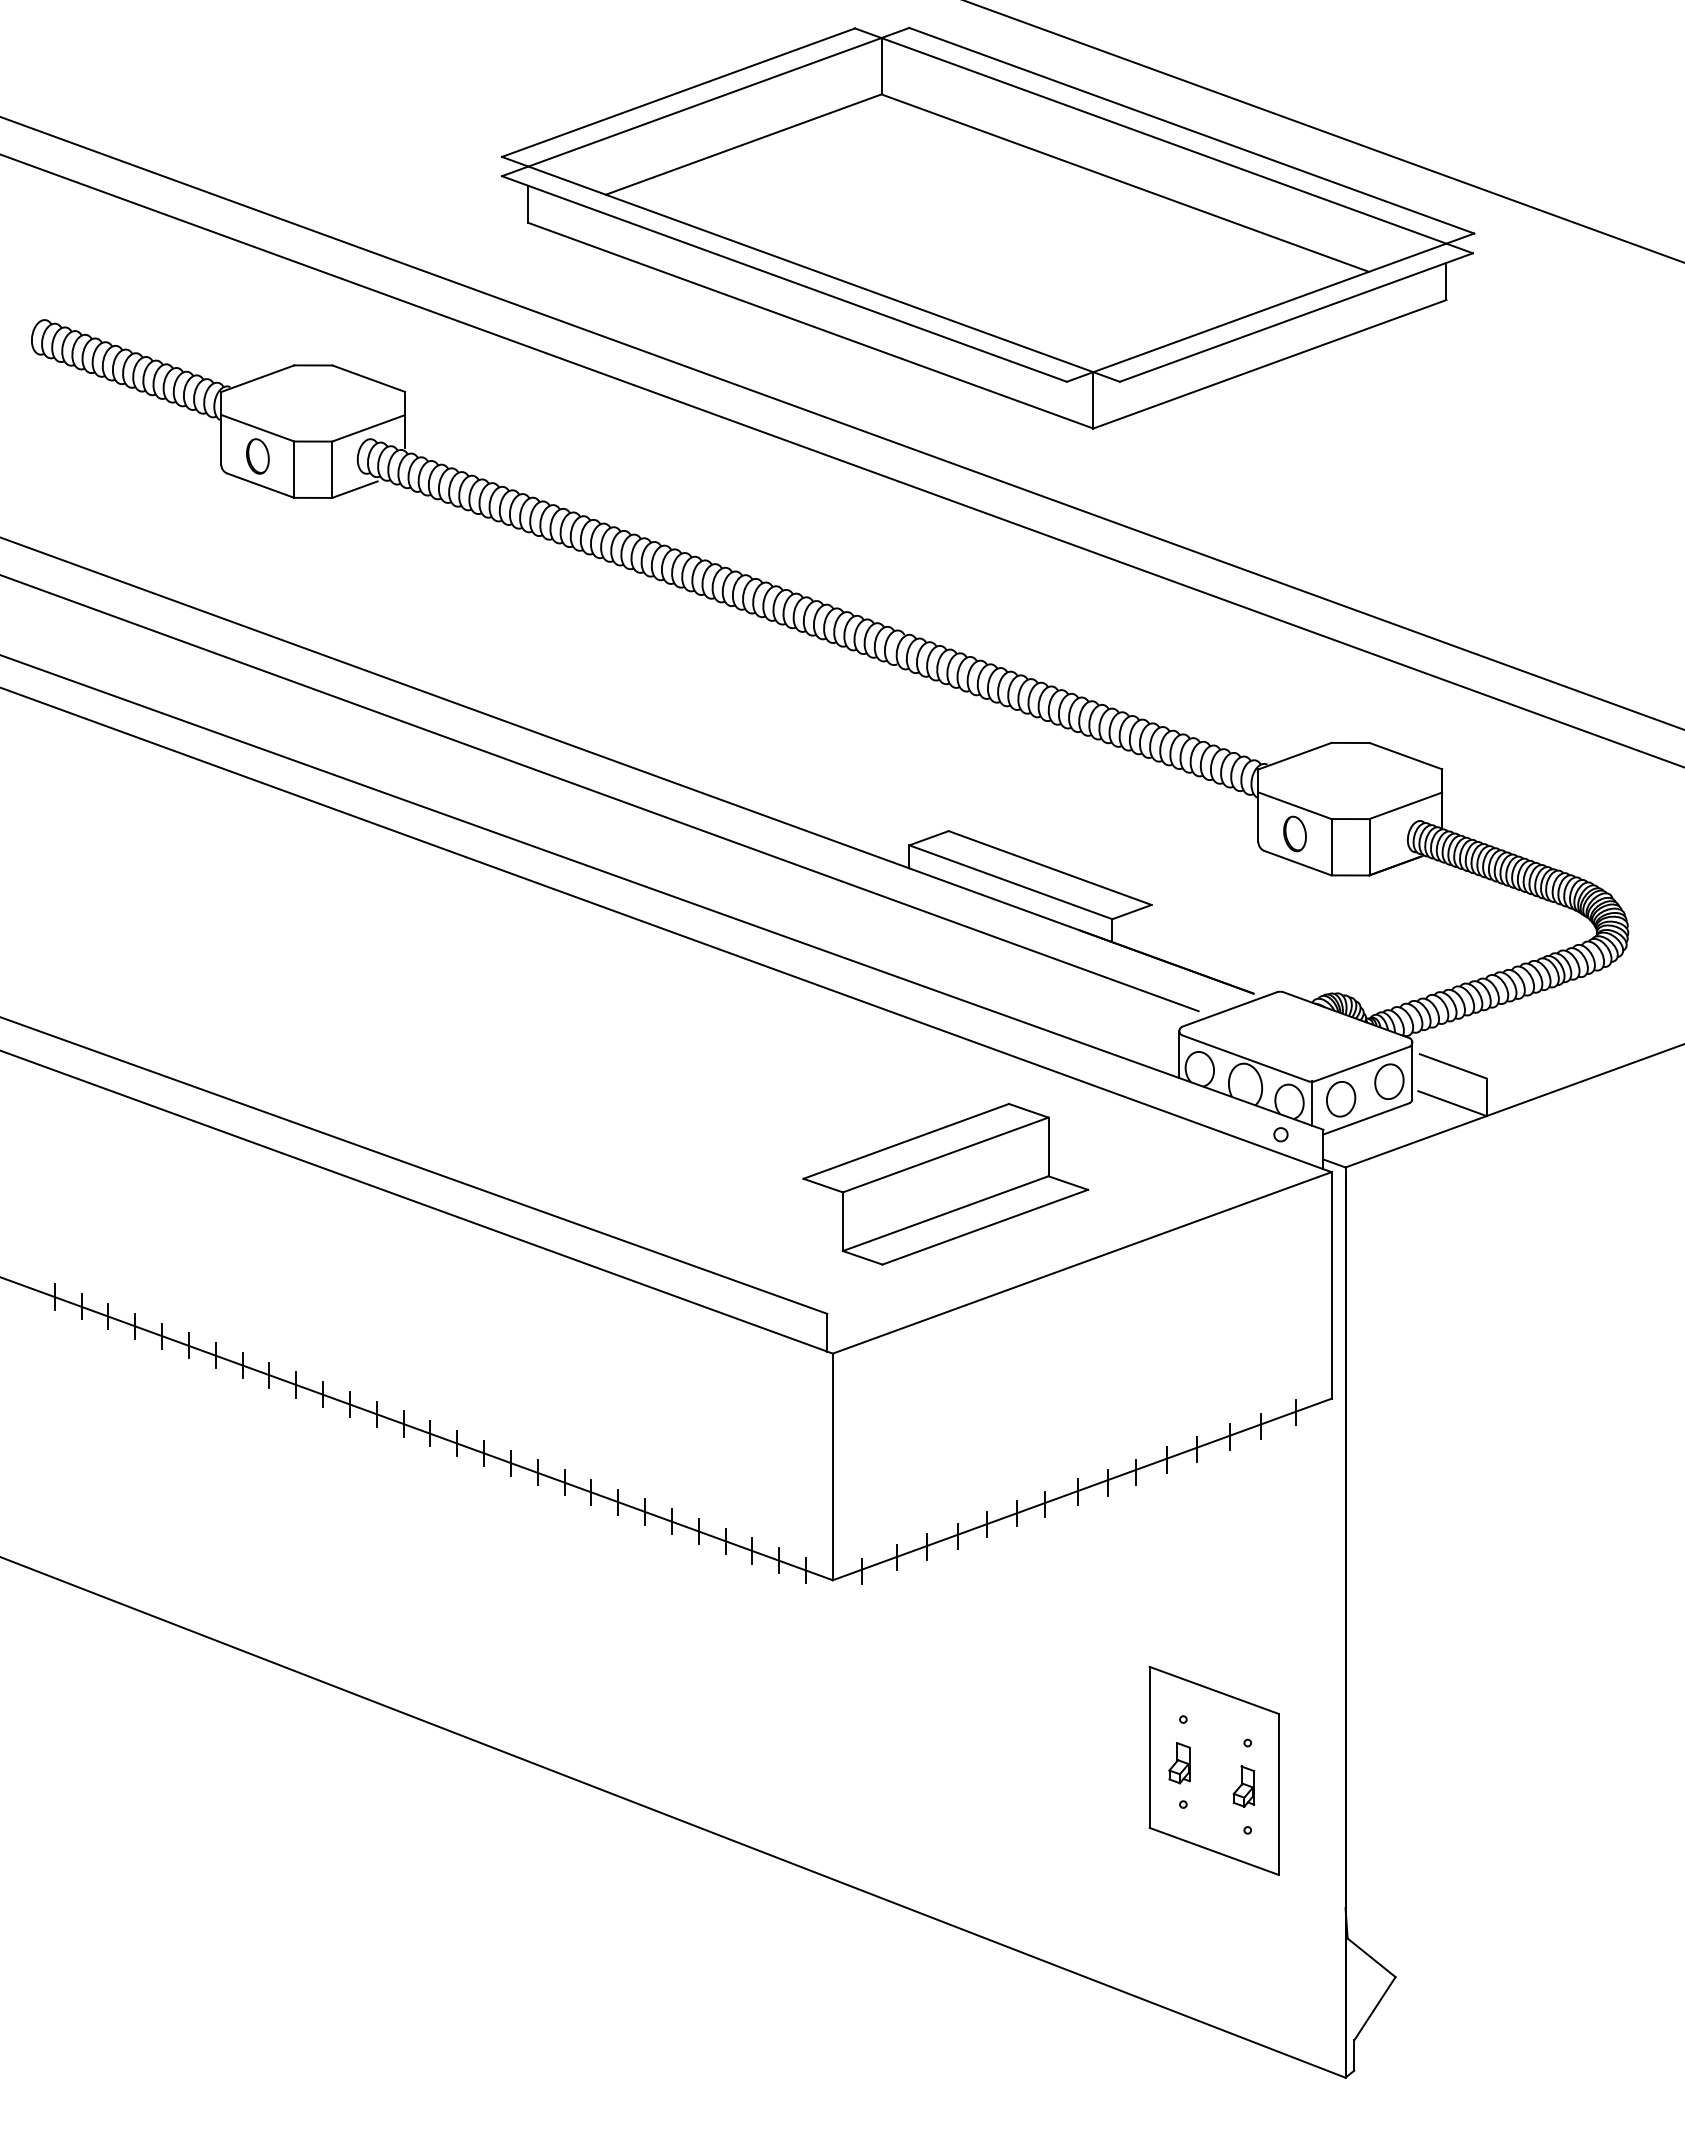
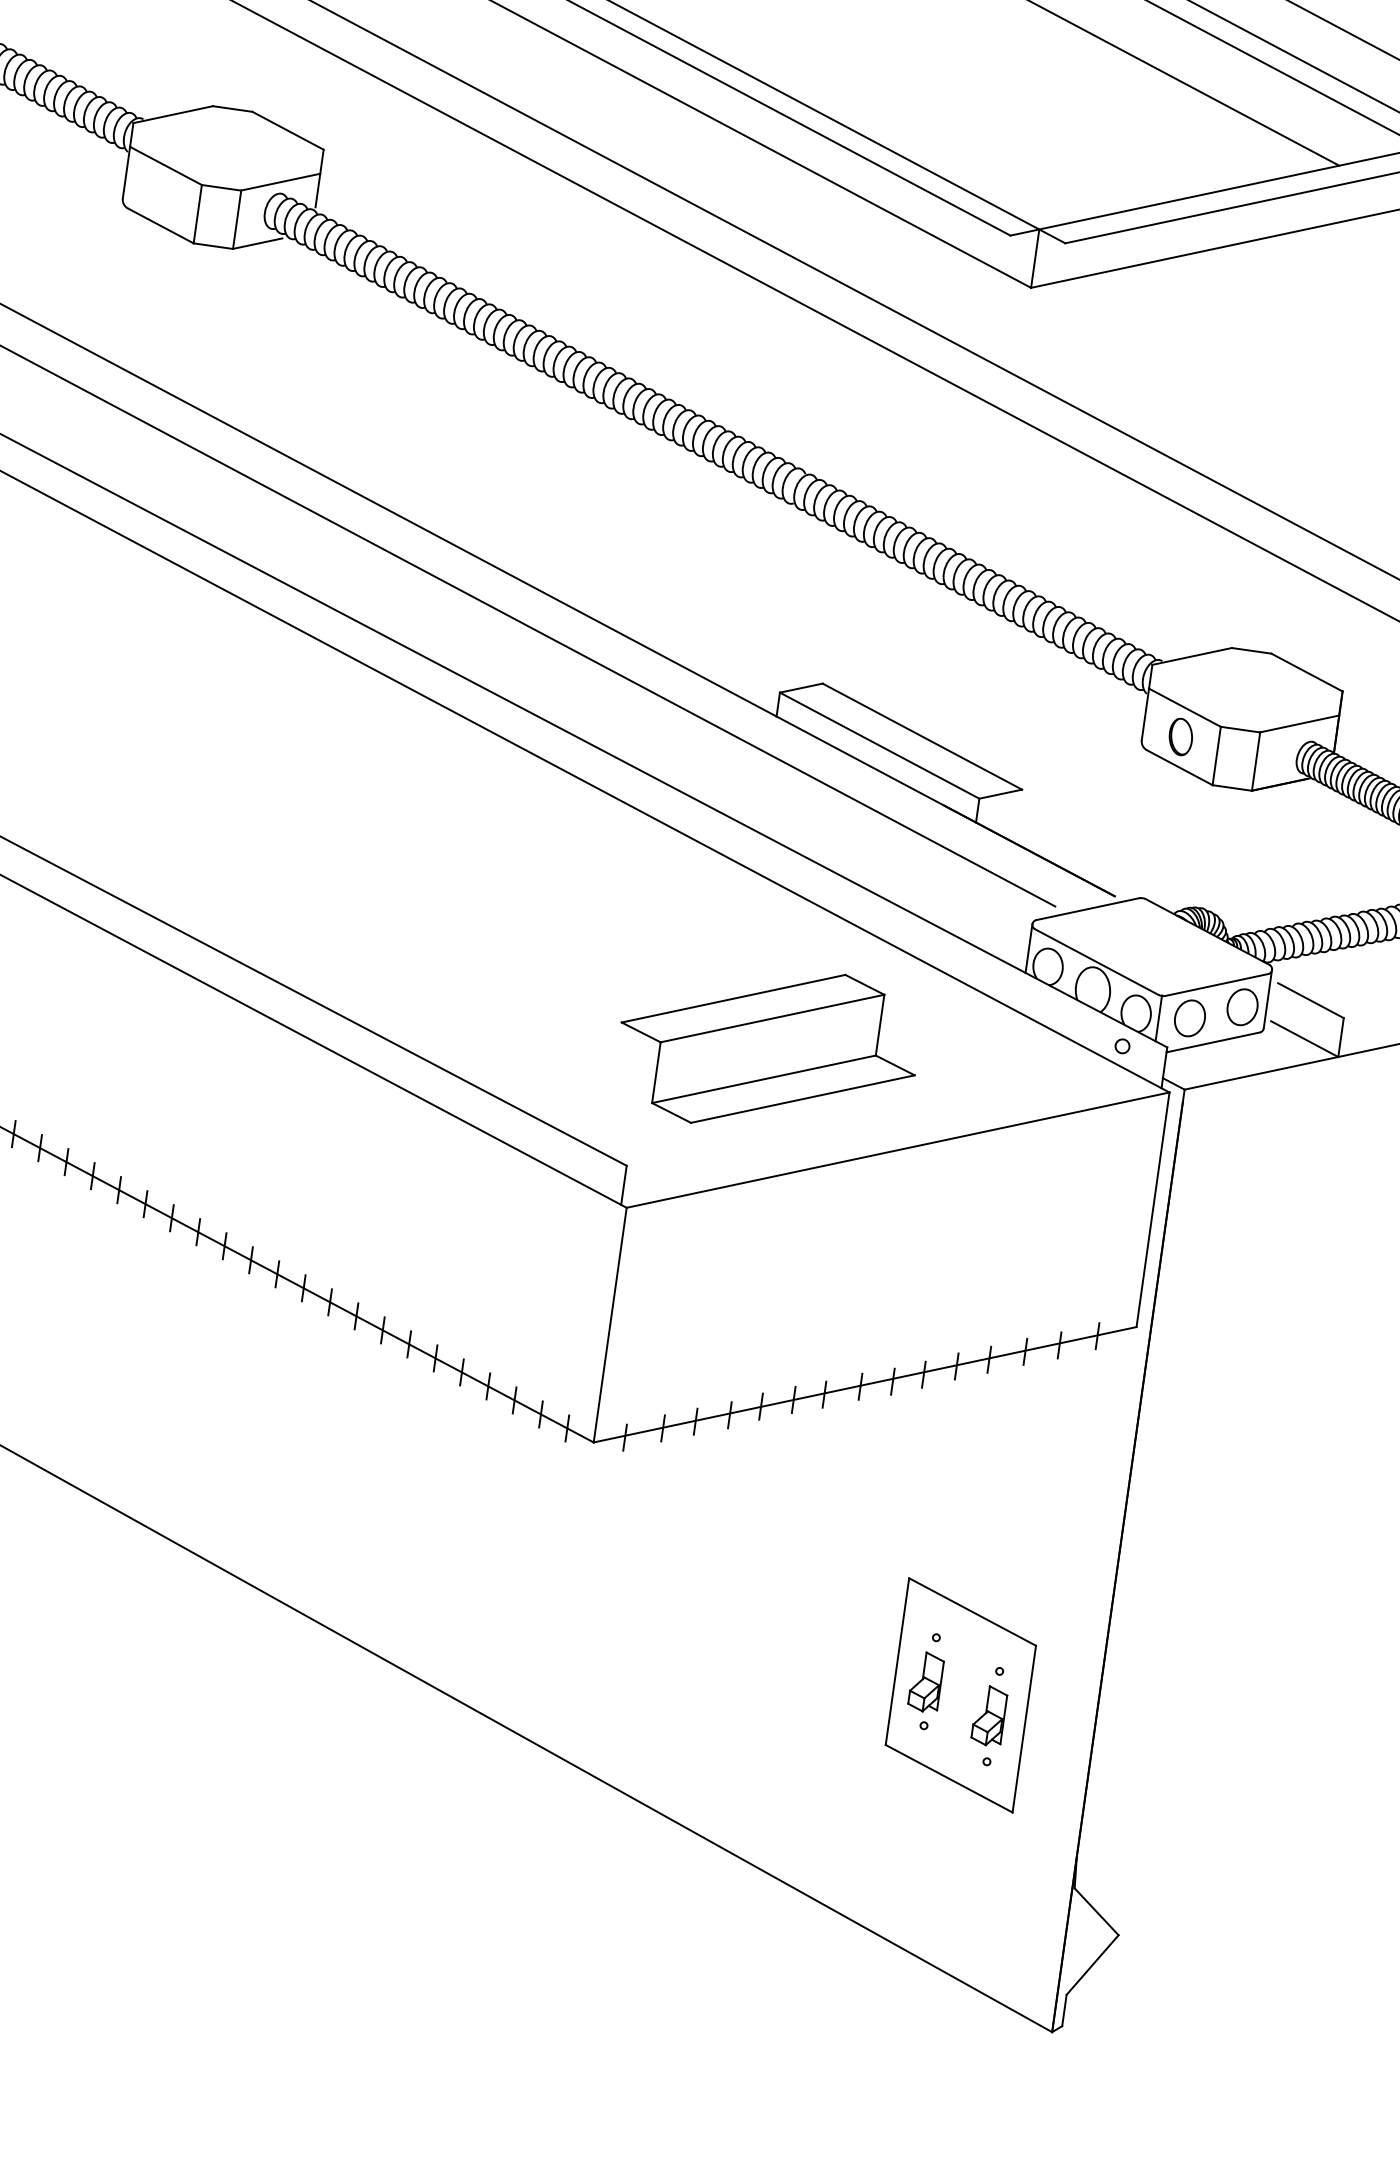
part: (257, 456) -> (161, 195), removed
part: (1179, 1763) -> (925, 1682), size x1.4
part: (1243, 1786) -> (988, 1715), size x1.4

